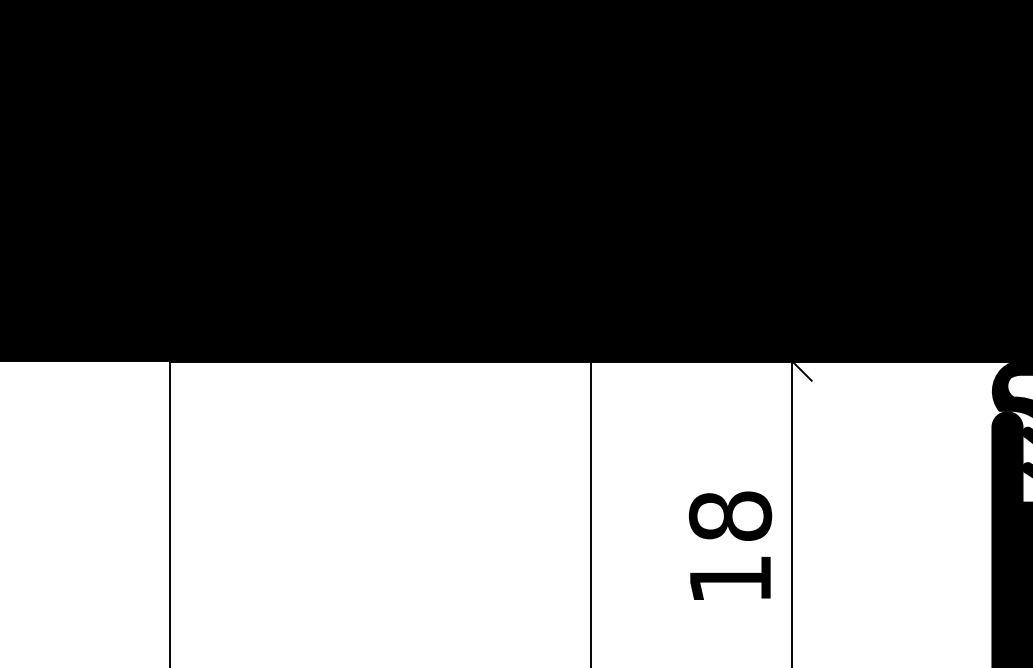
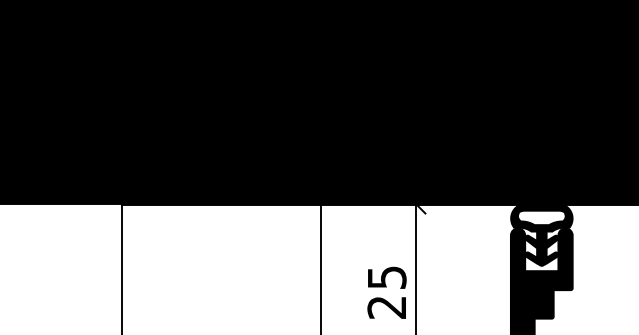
text: (729, 547) -> (386, 292), 18 -> 25

